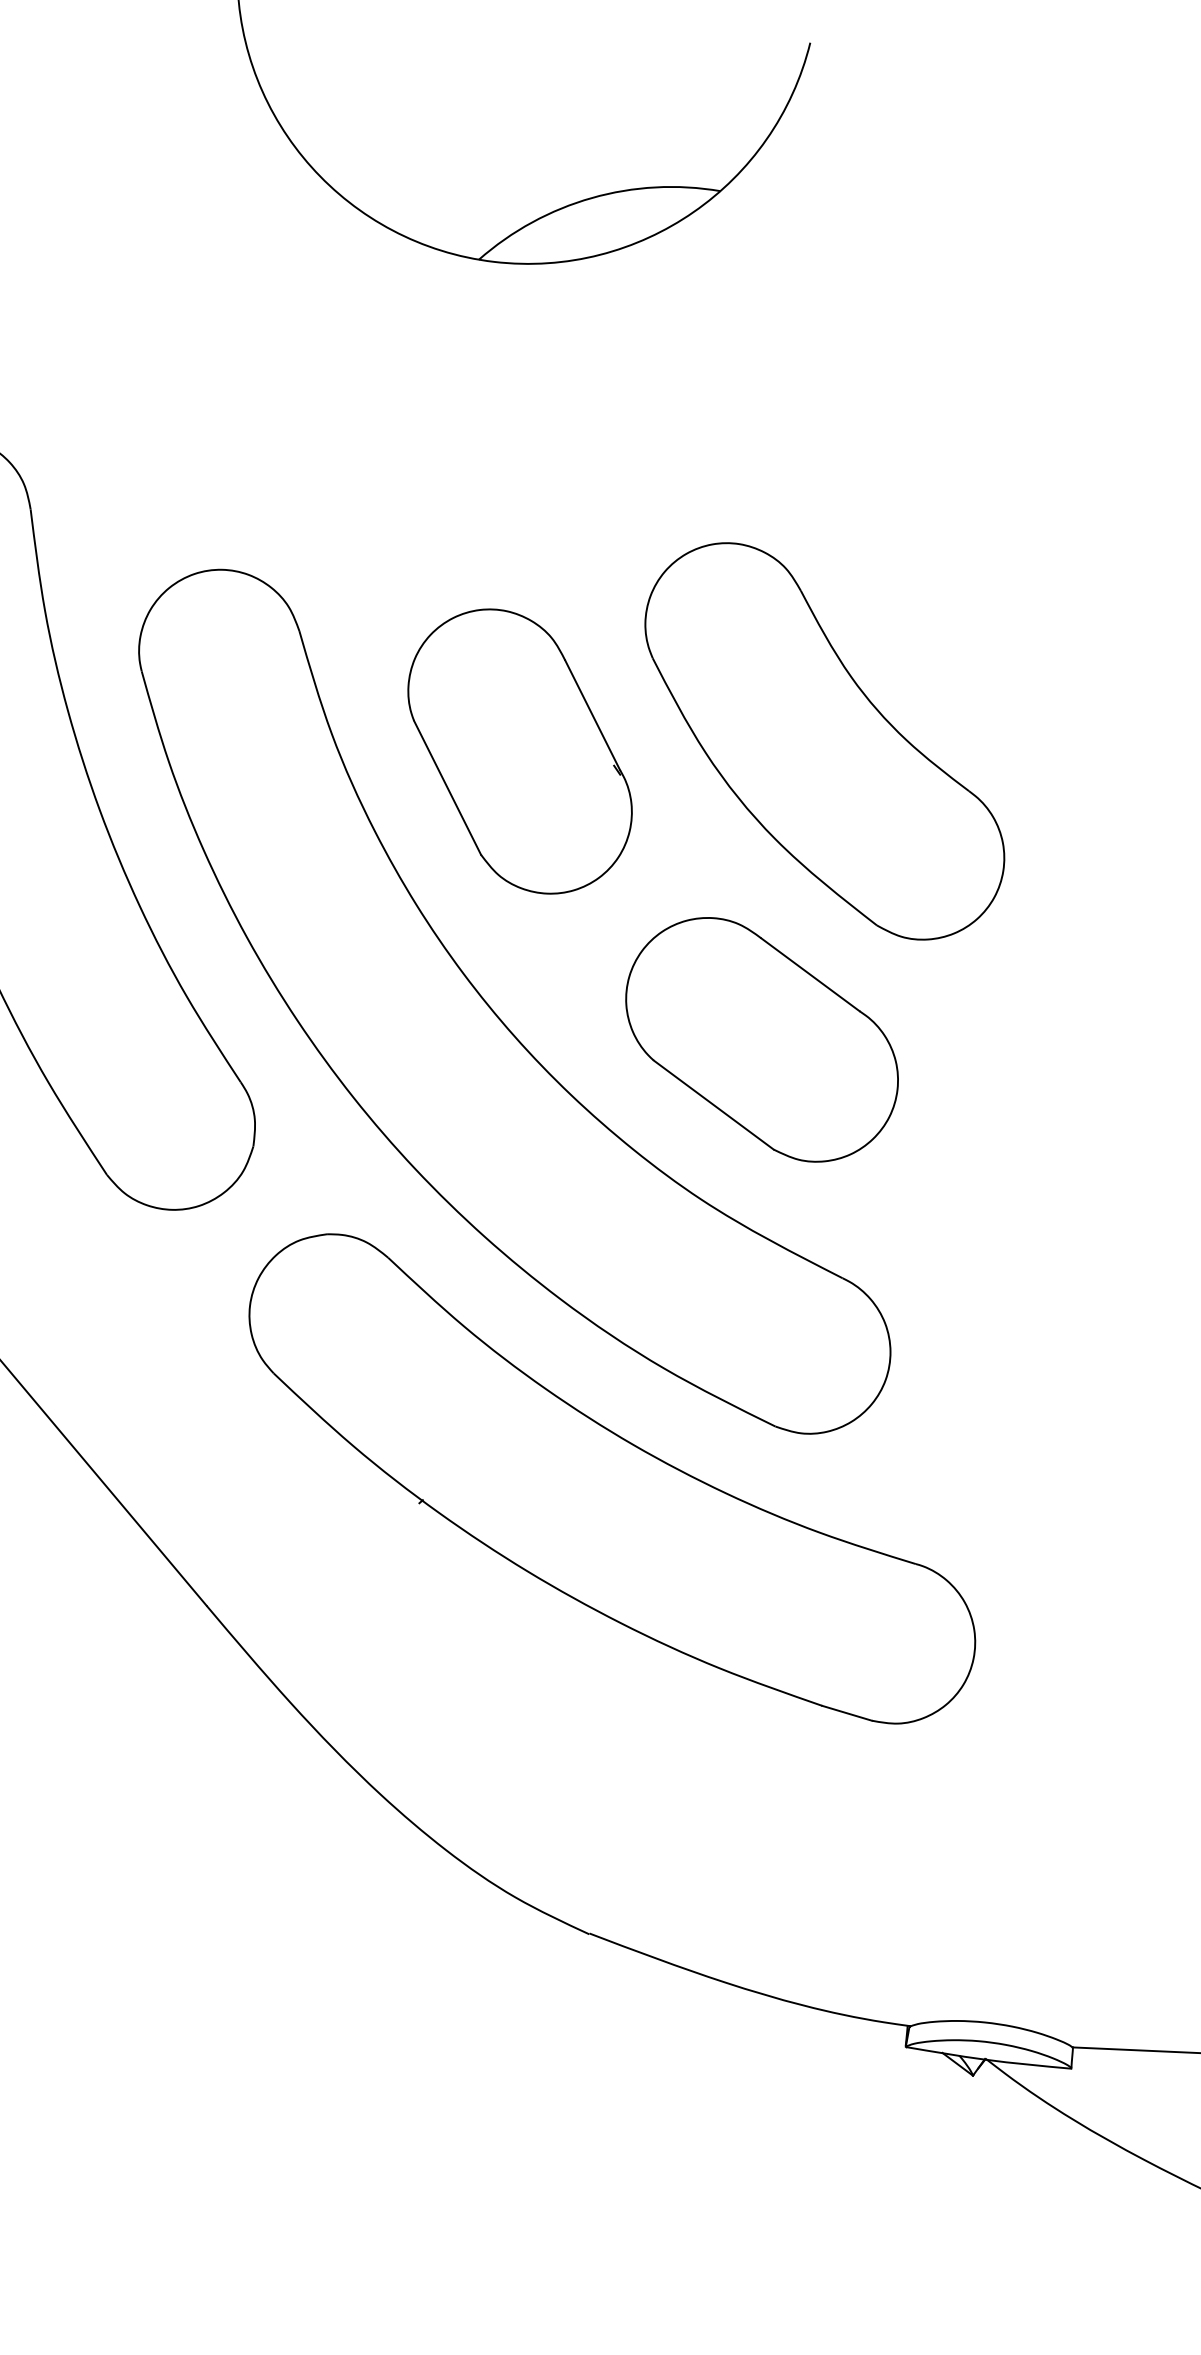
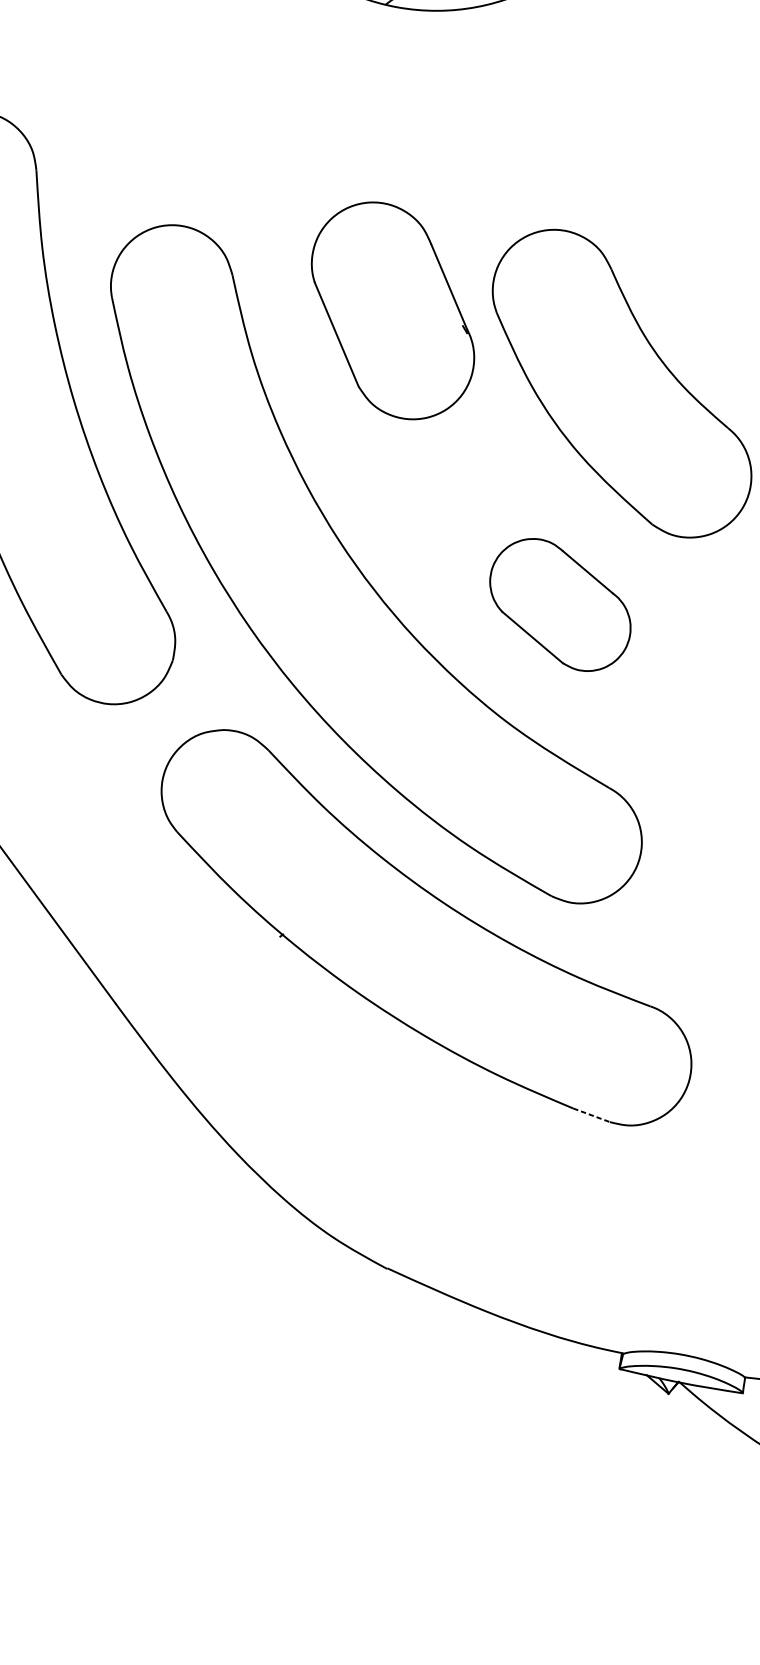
part: (519, 751) -> (392, 310), moved
part: (761, 1039) -> (559, 604), size x0.7
line: (847, 1713) -> (591, 1115), solid -> dashed

